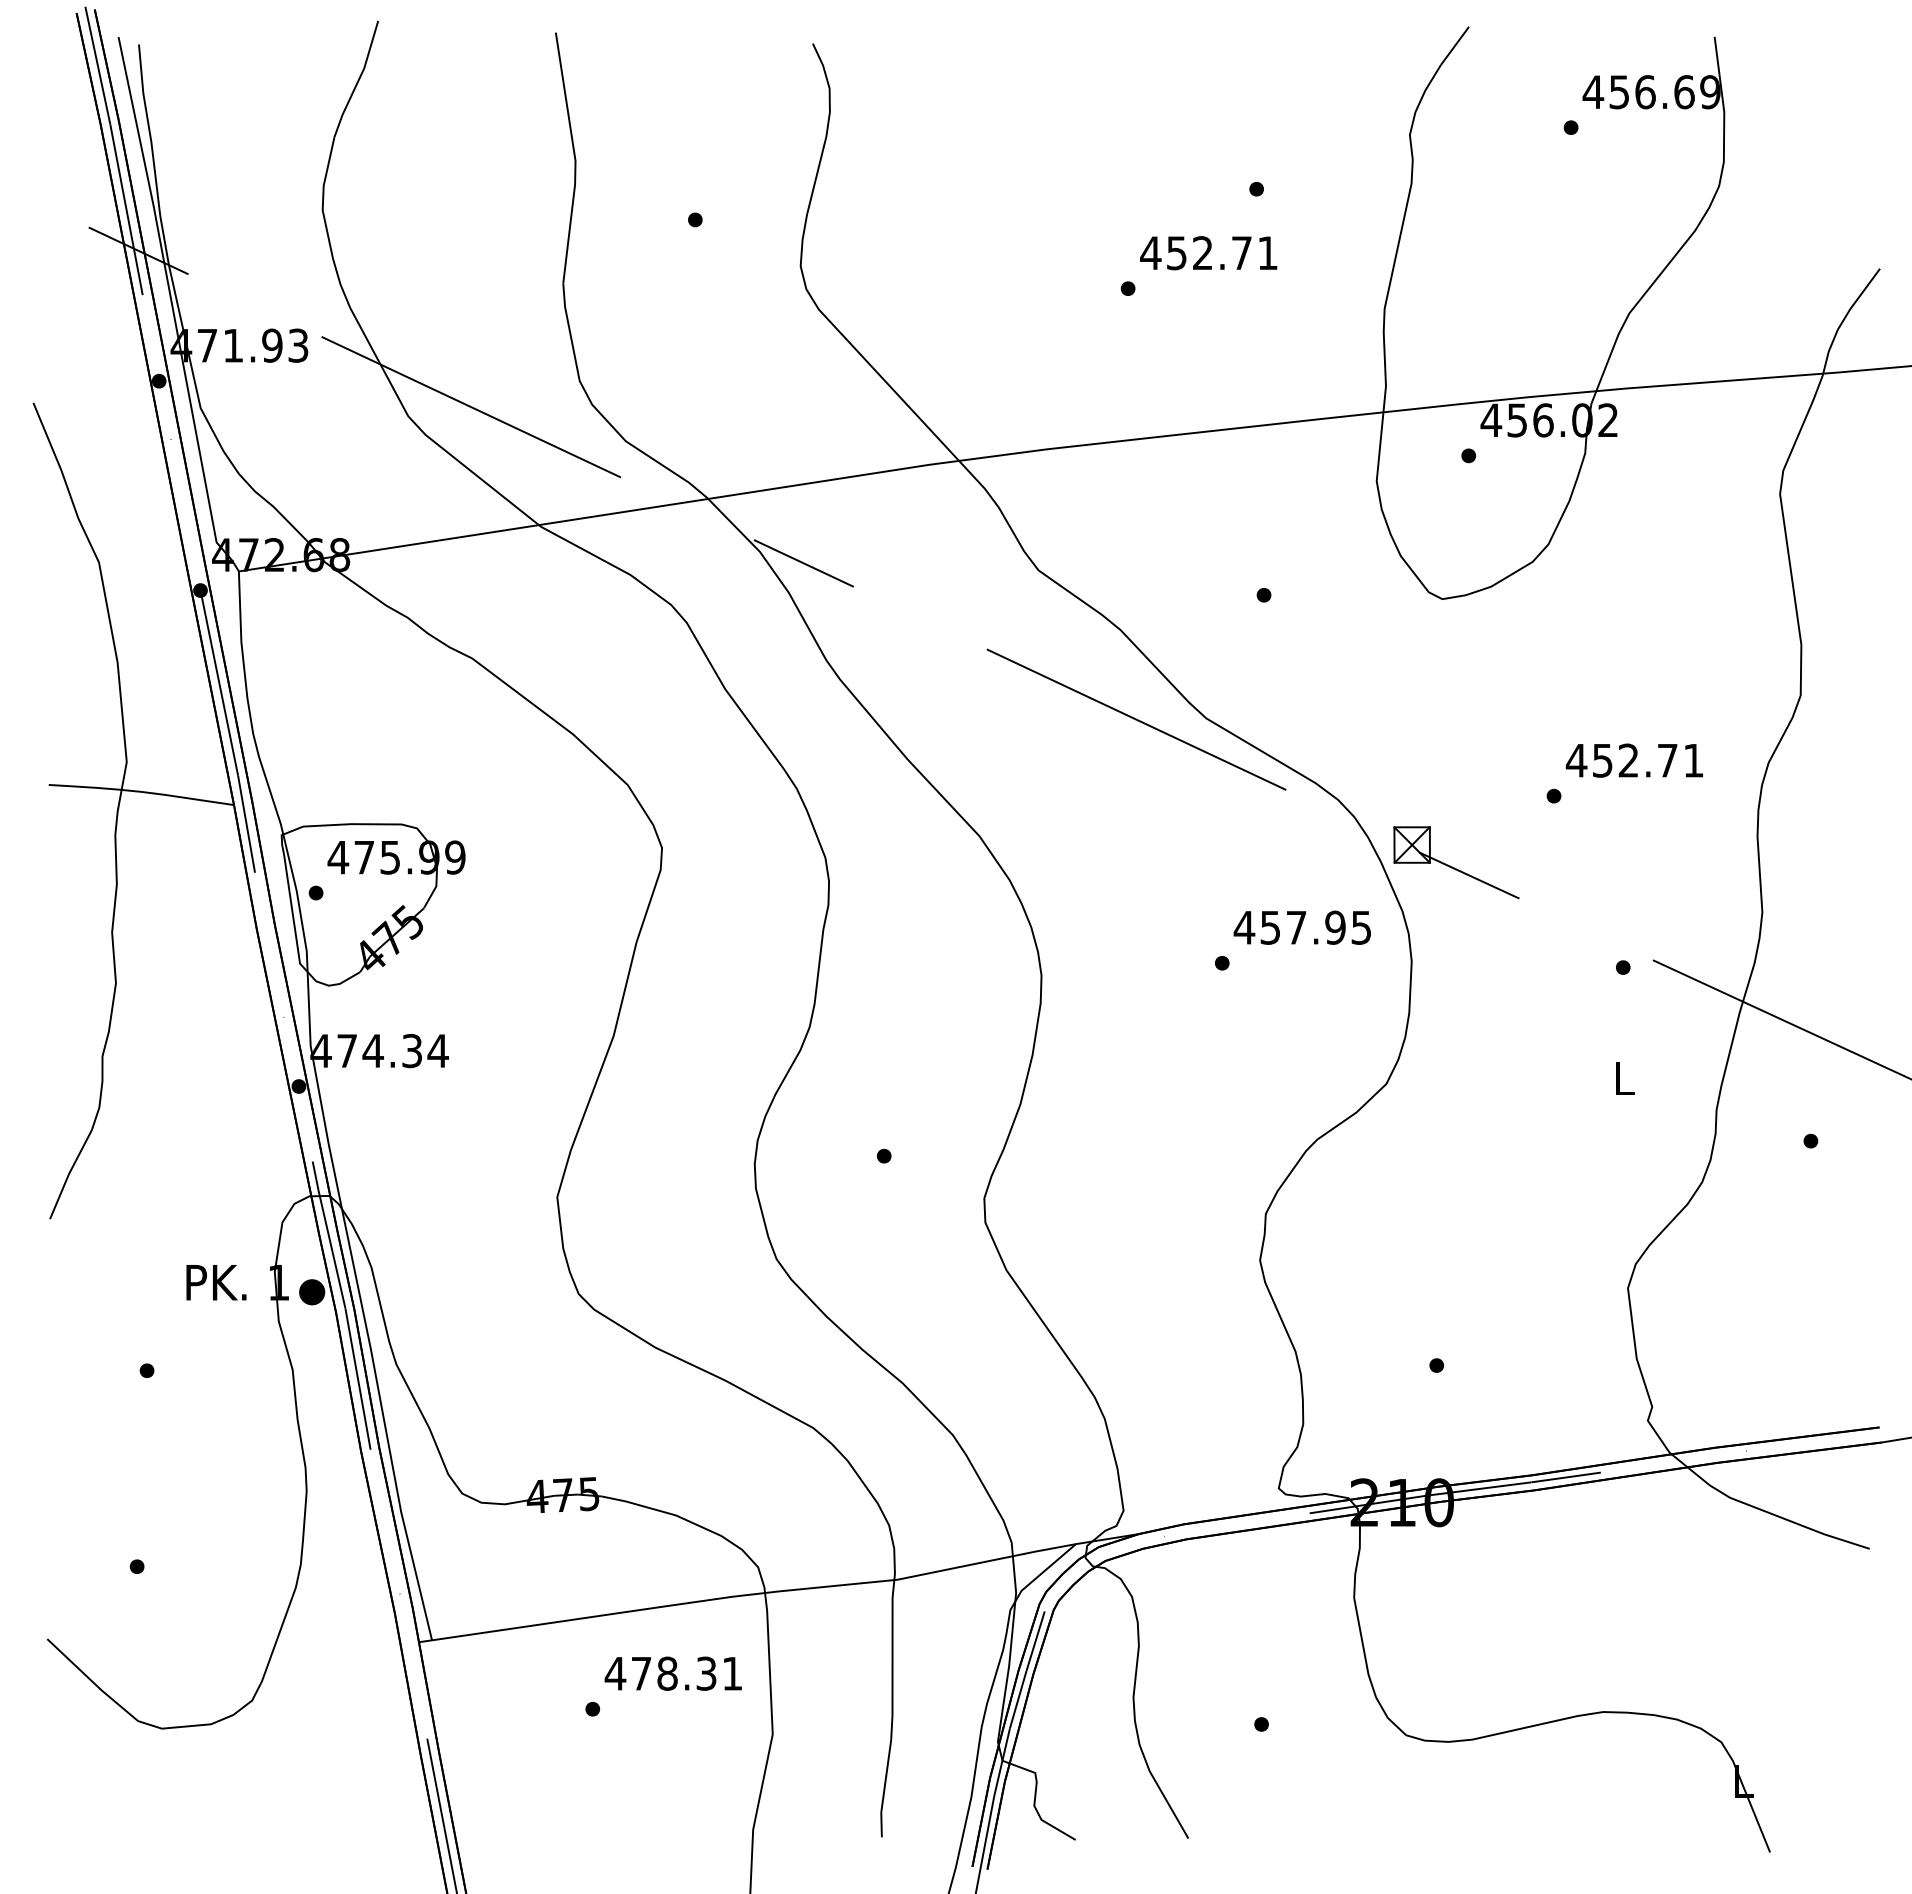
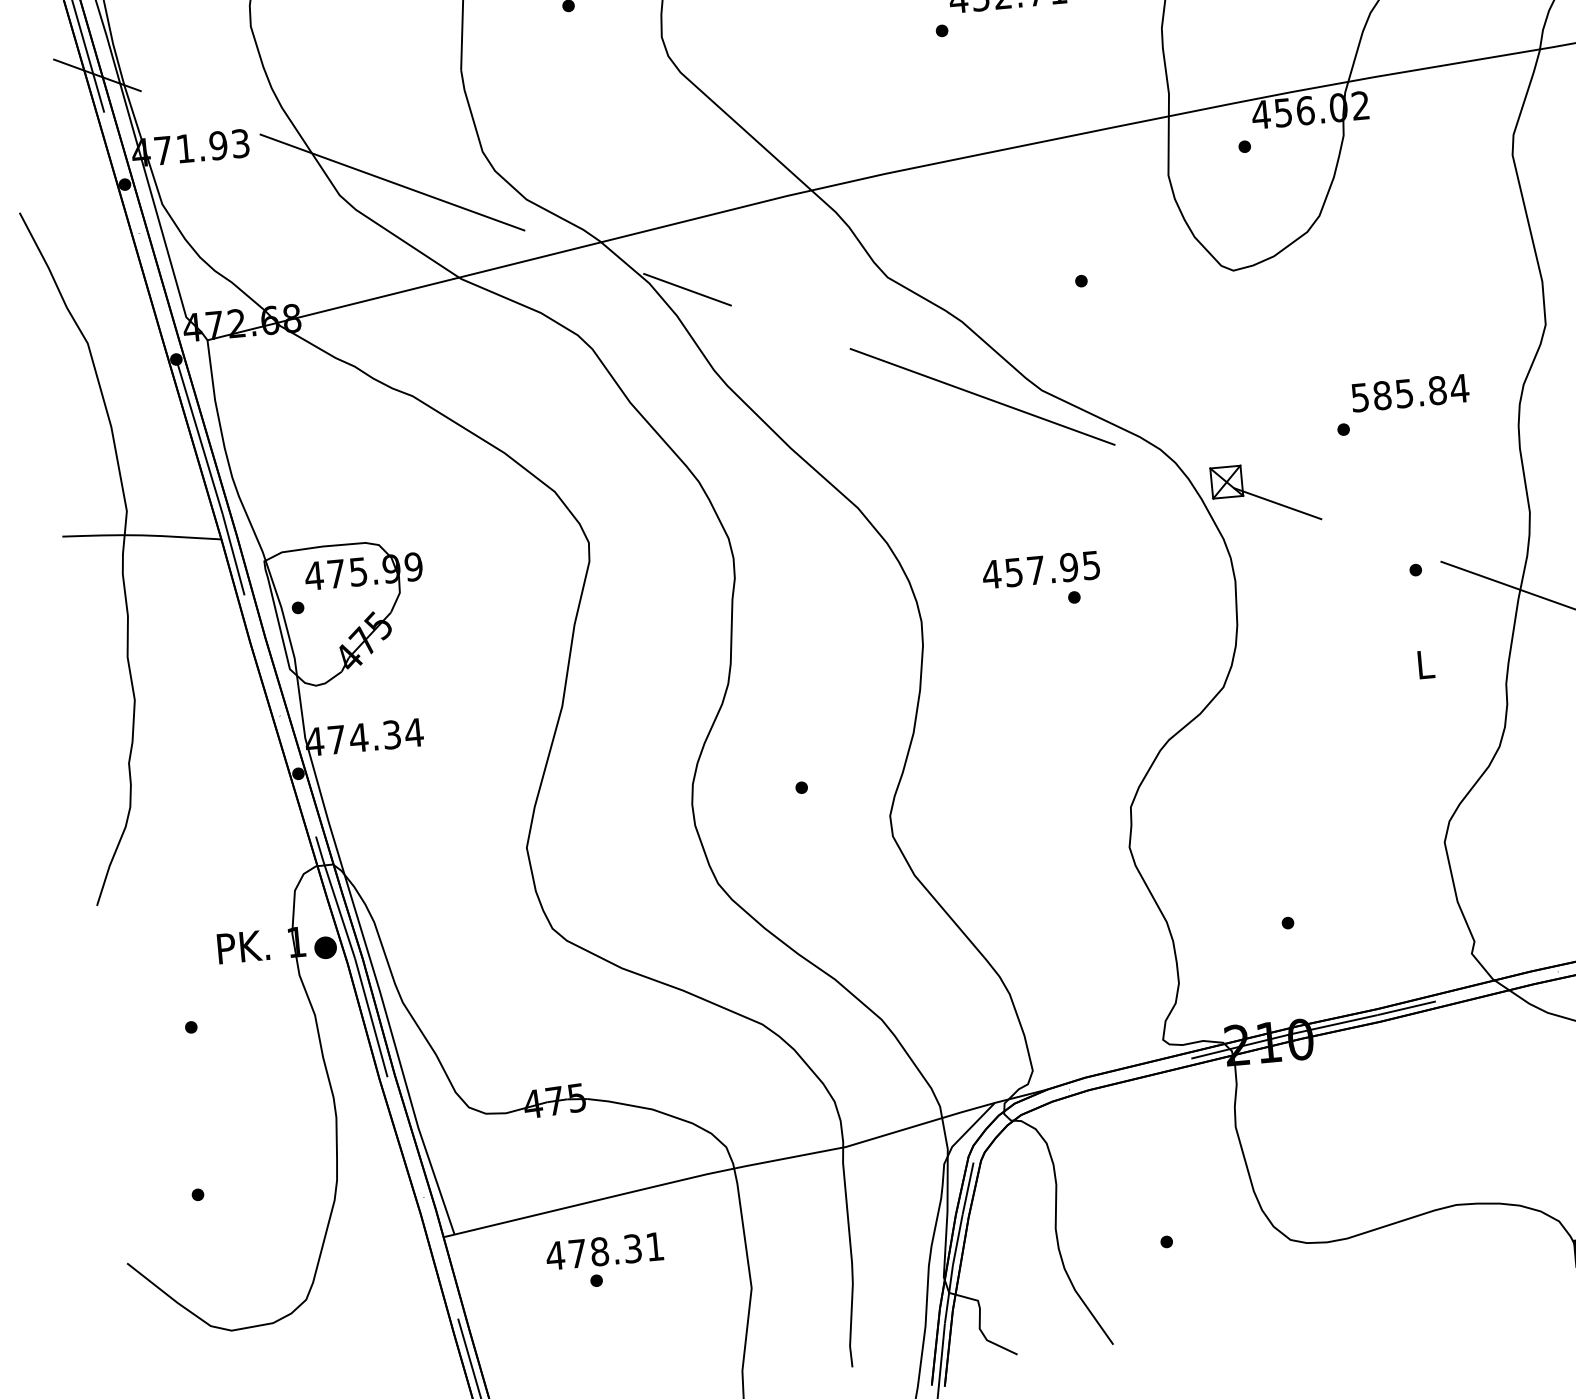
text: (1634, 760) -> (1409, 393), 452.71 -> 585.84
text: (1301, 927) -> (1040, 569), moved
text: (672, 1673) -> (604, 1251), moved

